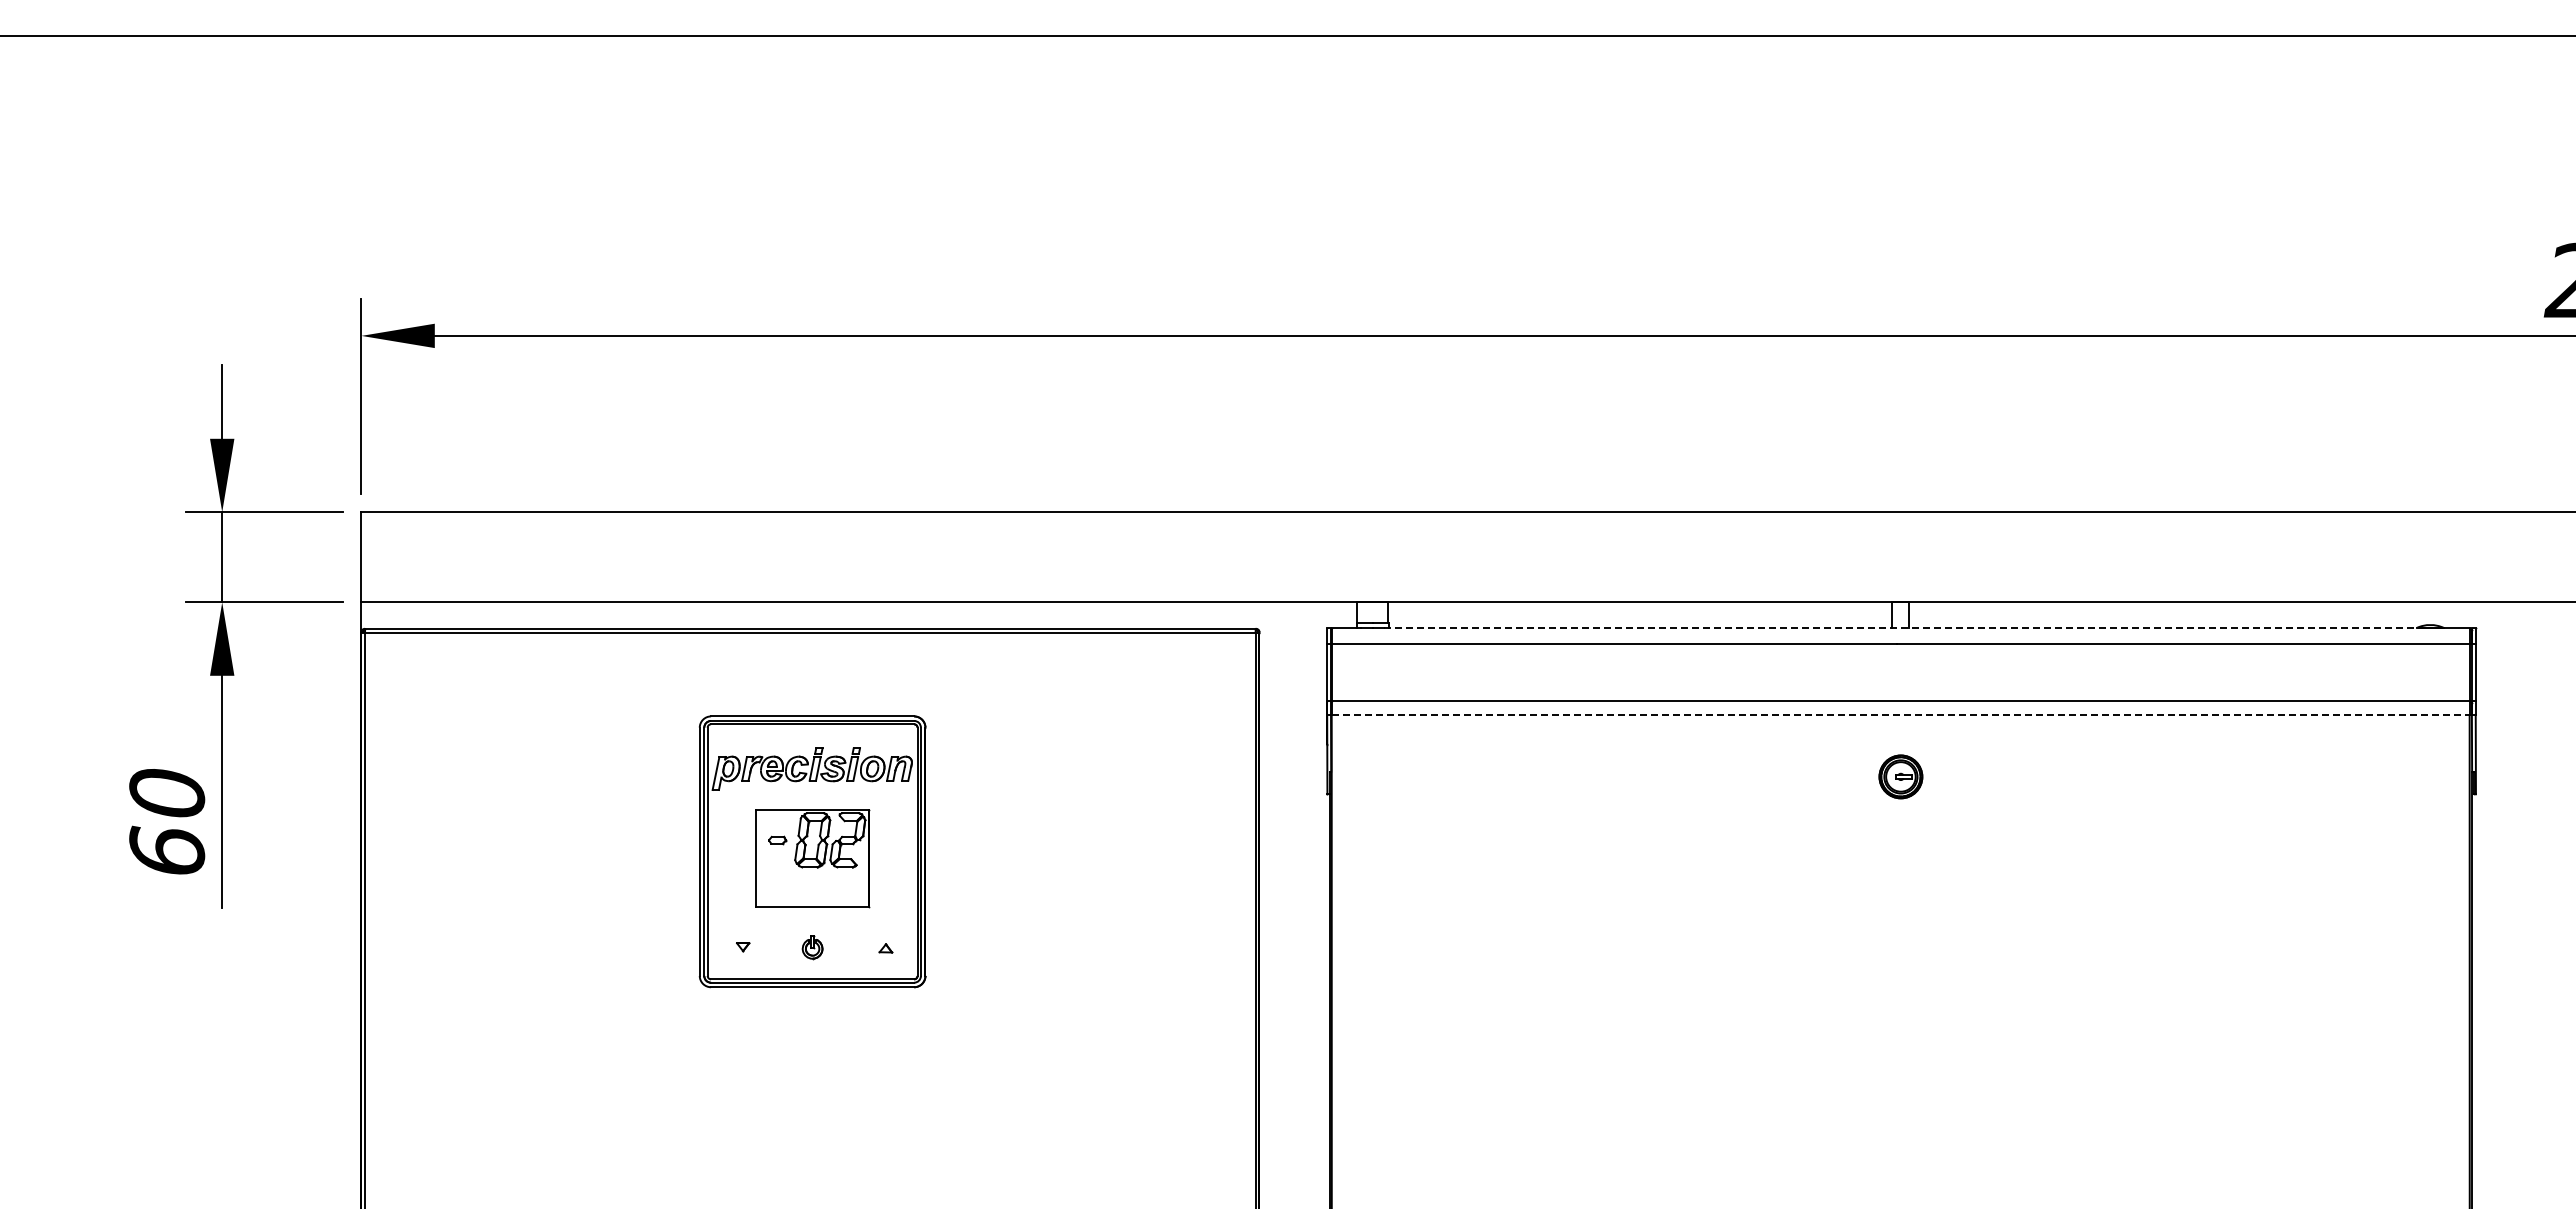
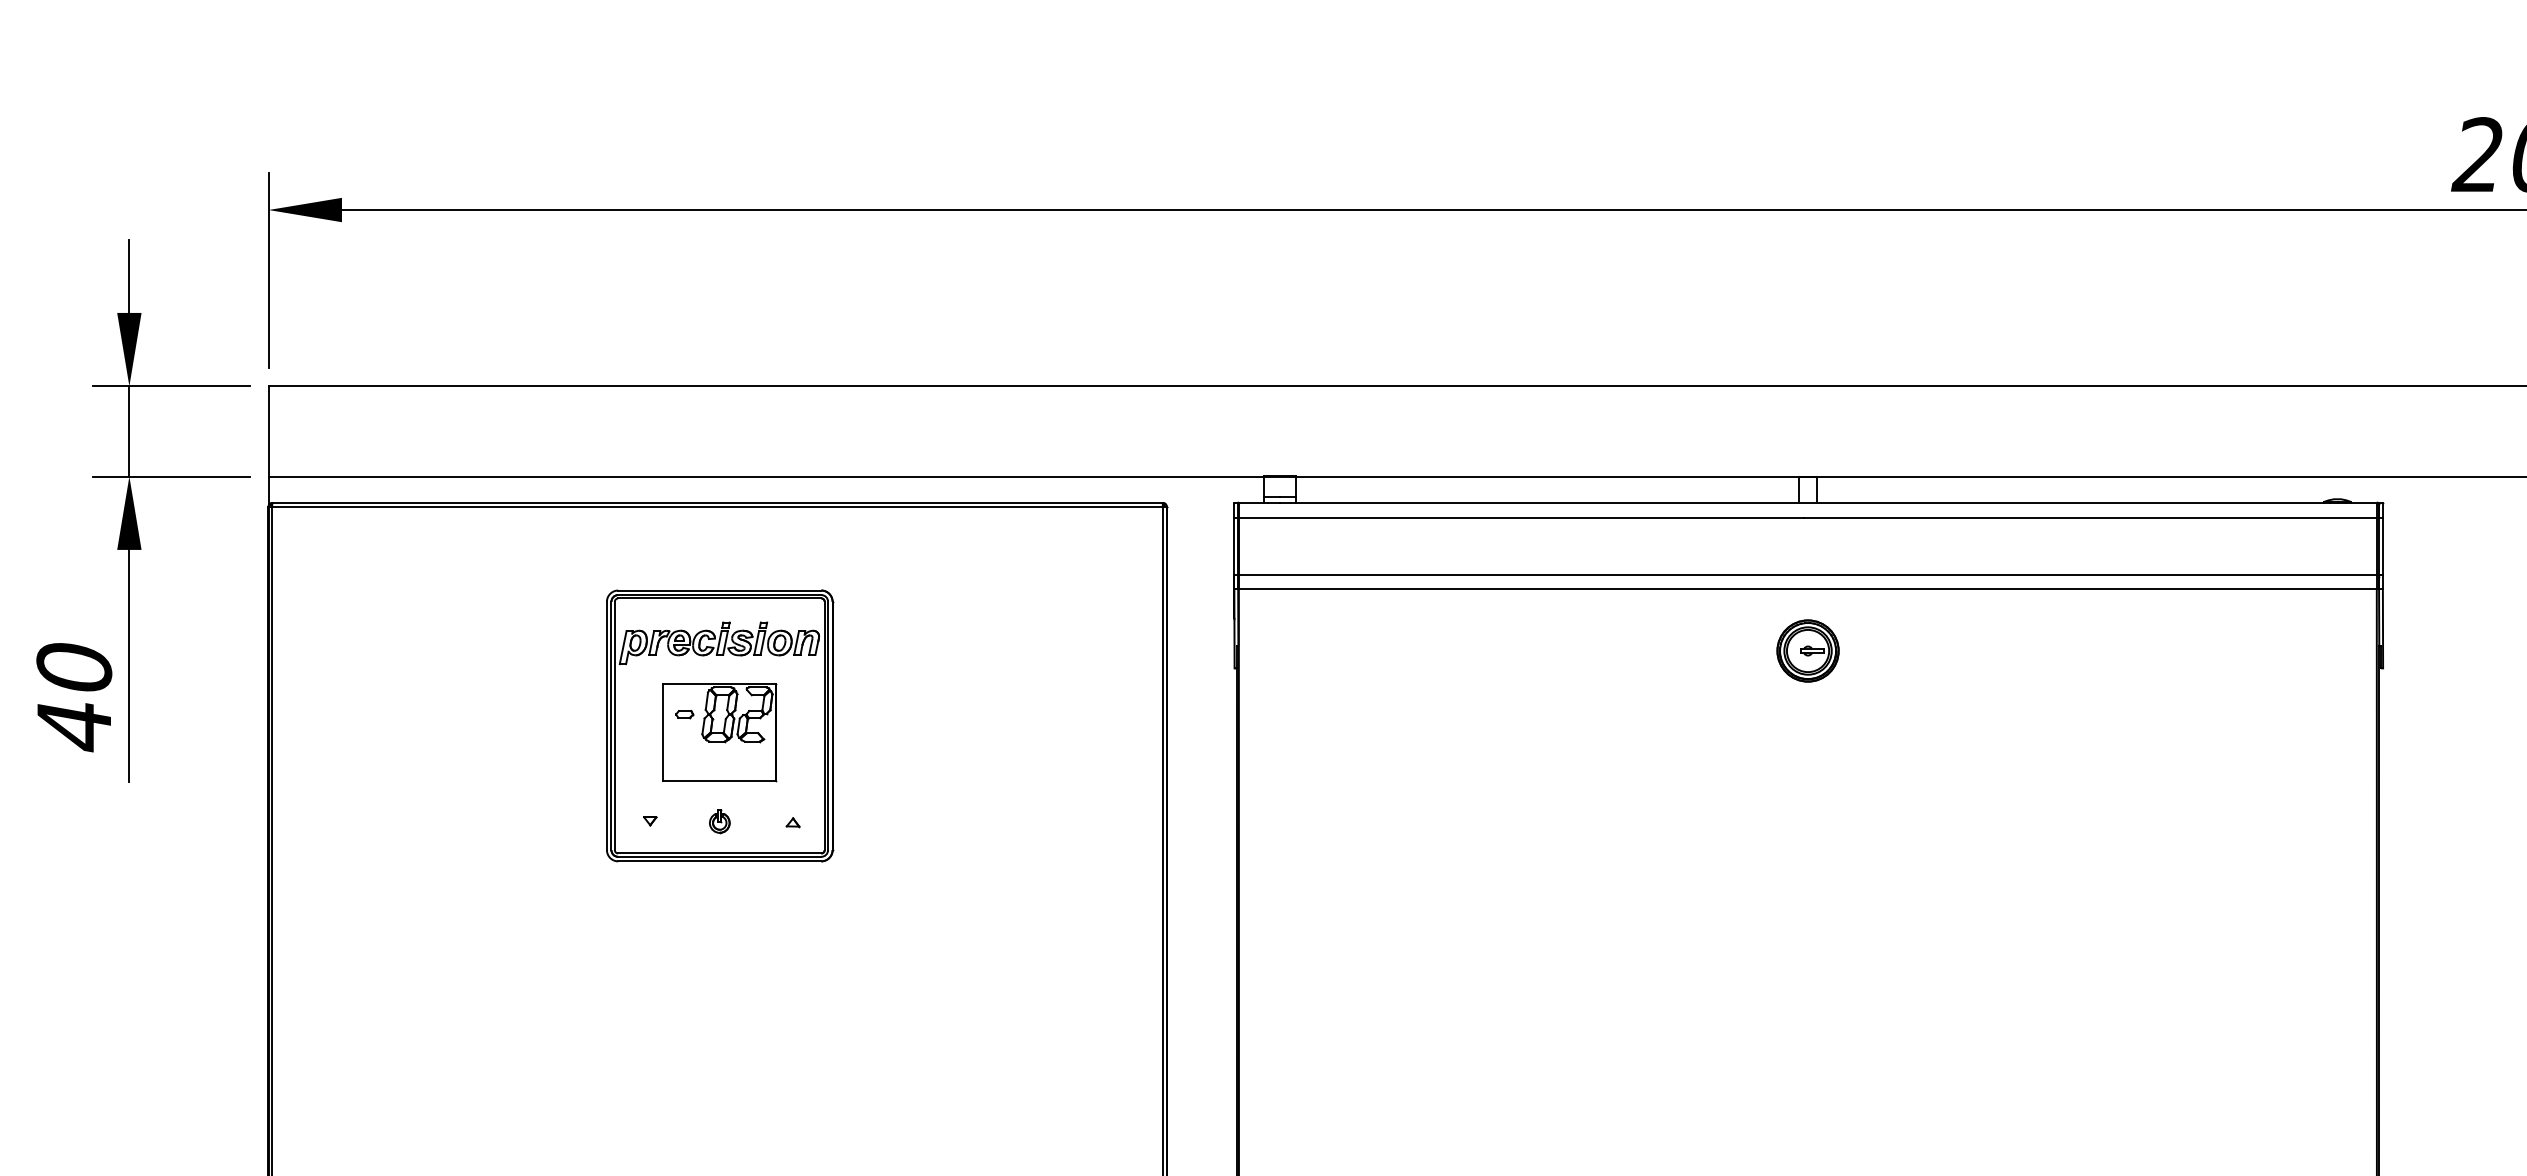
line: (1903, 628) -> (1810, 502), dashed -> solid
line: (1900, 715) -> (1807, 589), dashed -> solid
part: (1900, 776) -> (1807, 650), size x1.43
text: (167, 851) -> (74, 725), 60 -> 40

